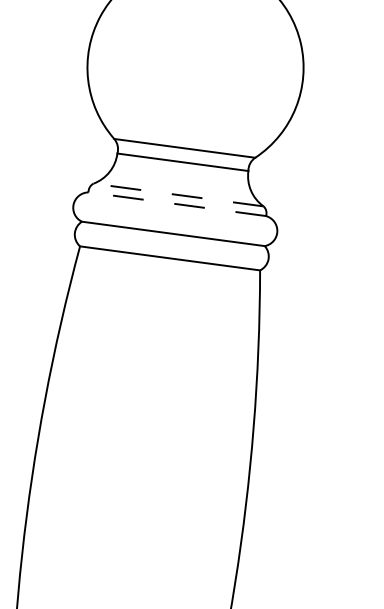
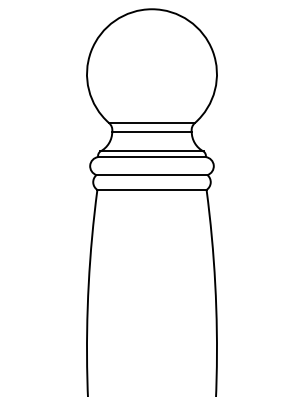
line: (179, 195) -> (152, 151), dashed -> solid
line: (178, 205) -> (152, 157), dashed -> solid

